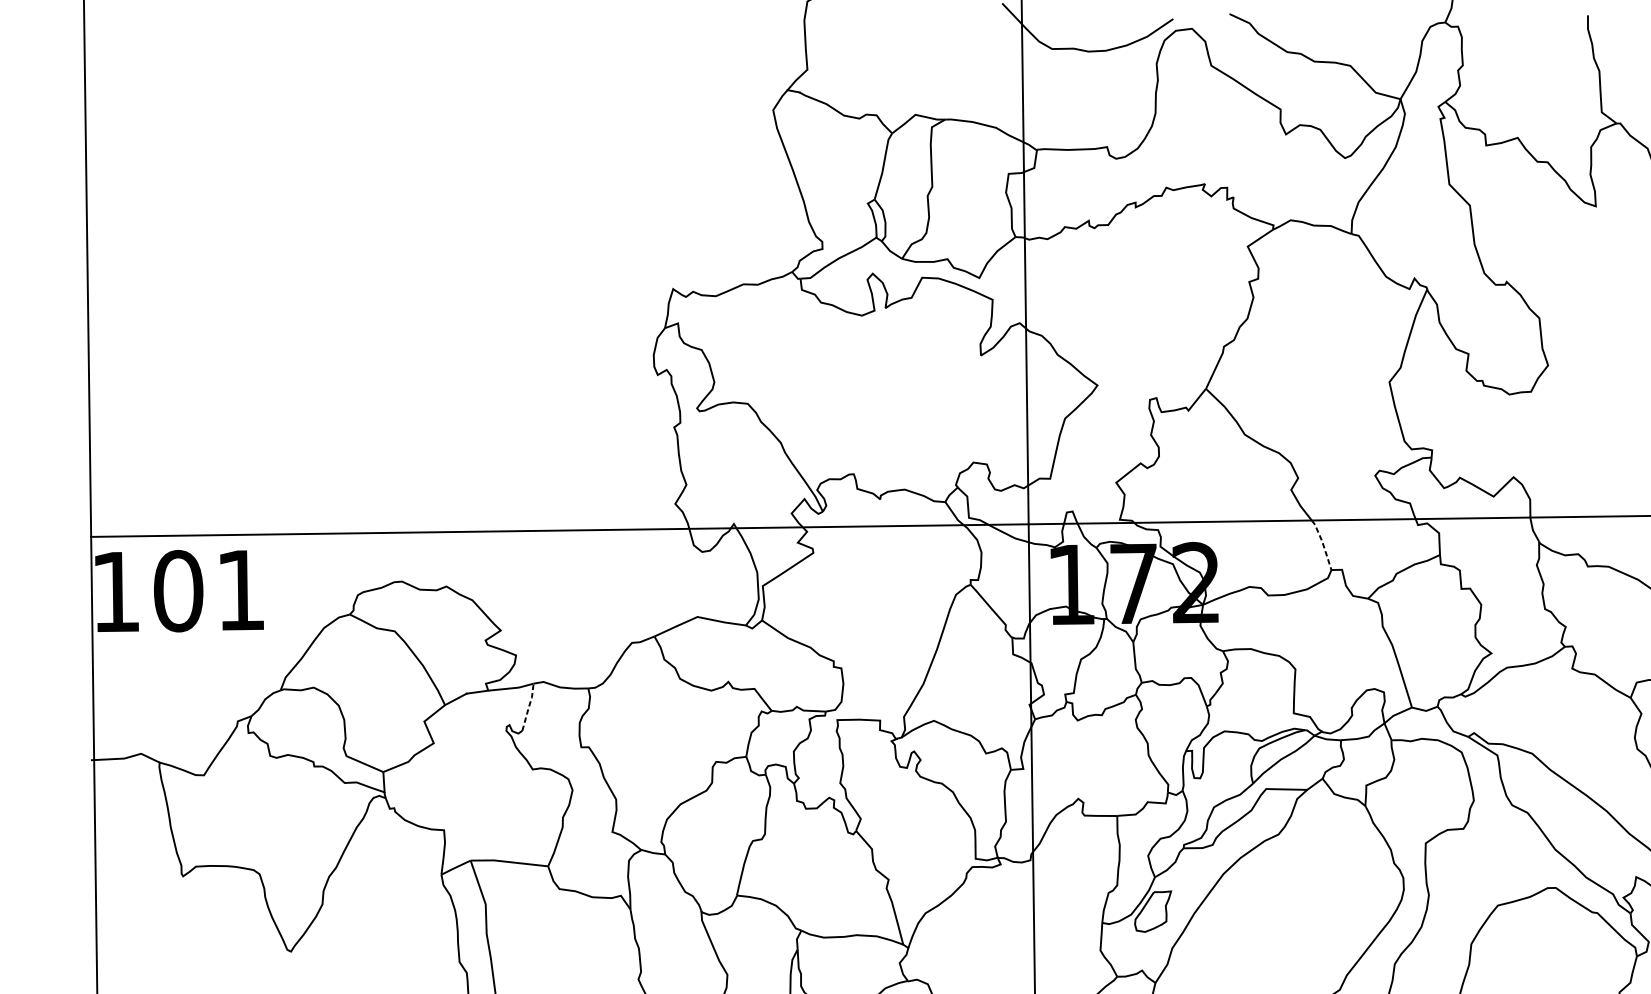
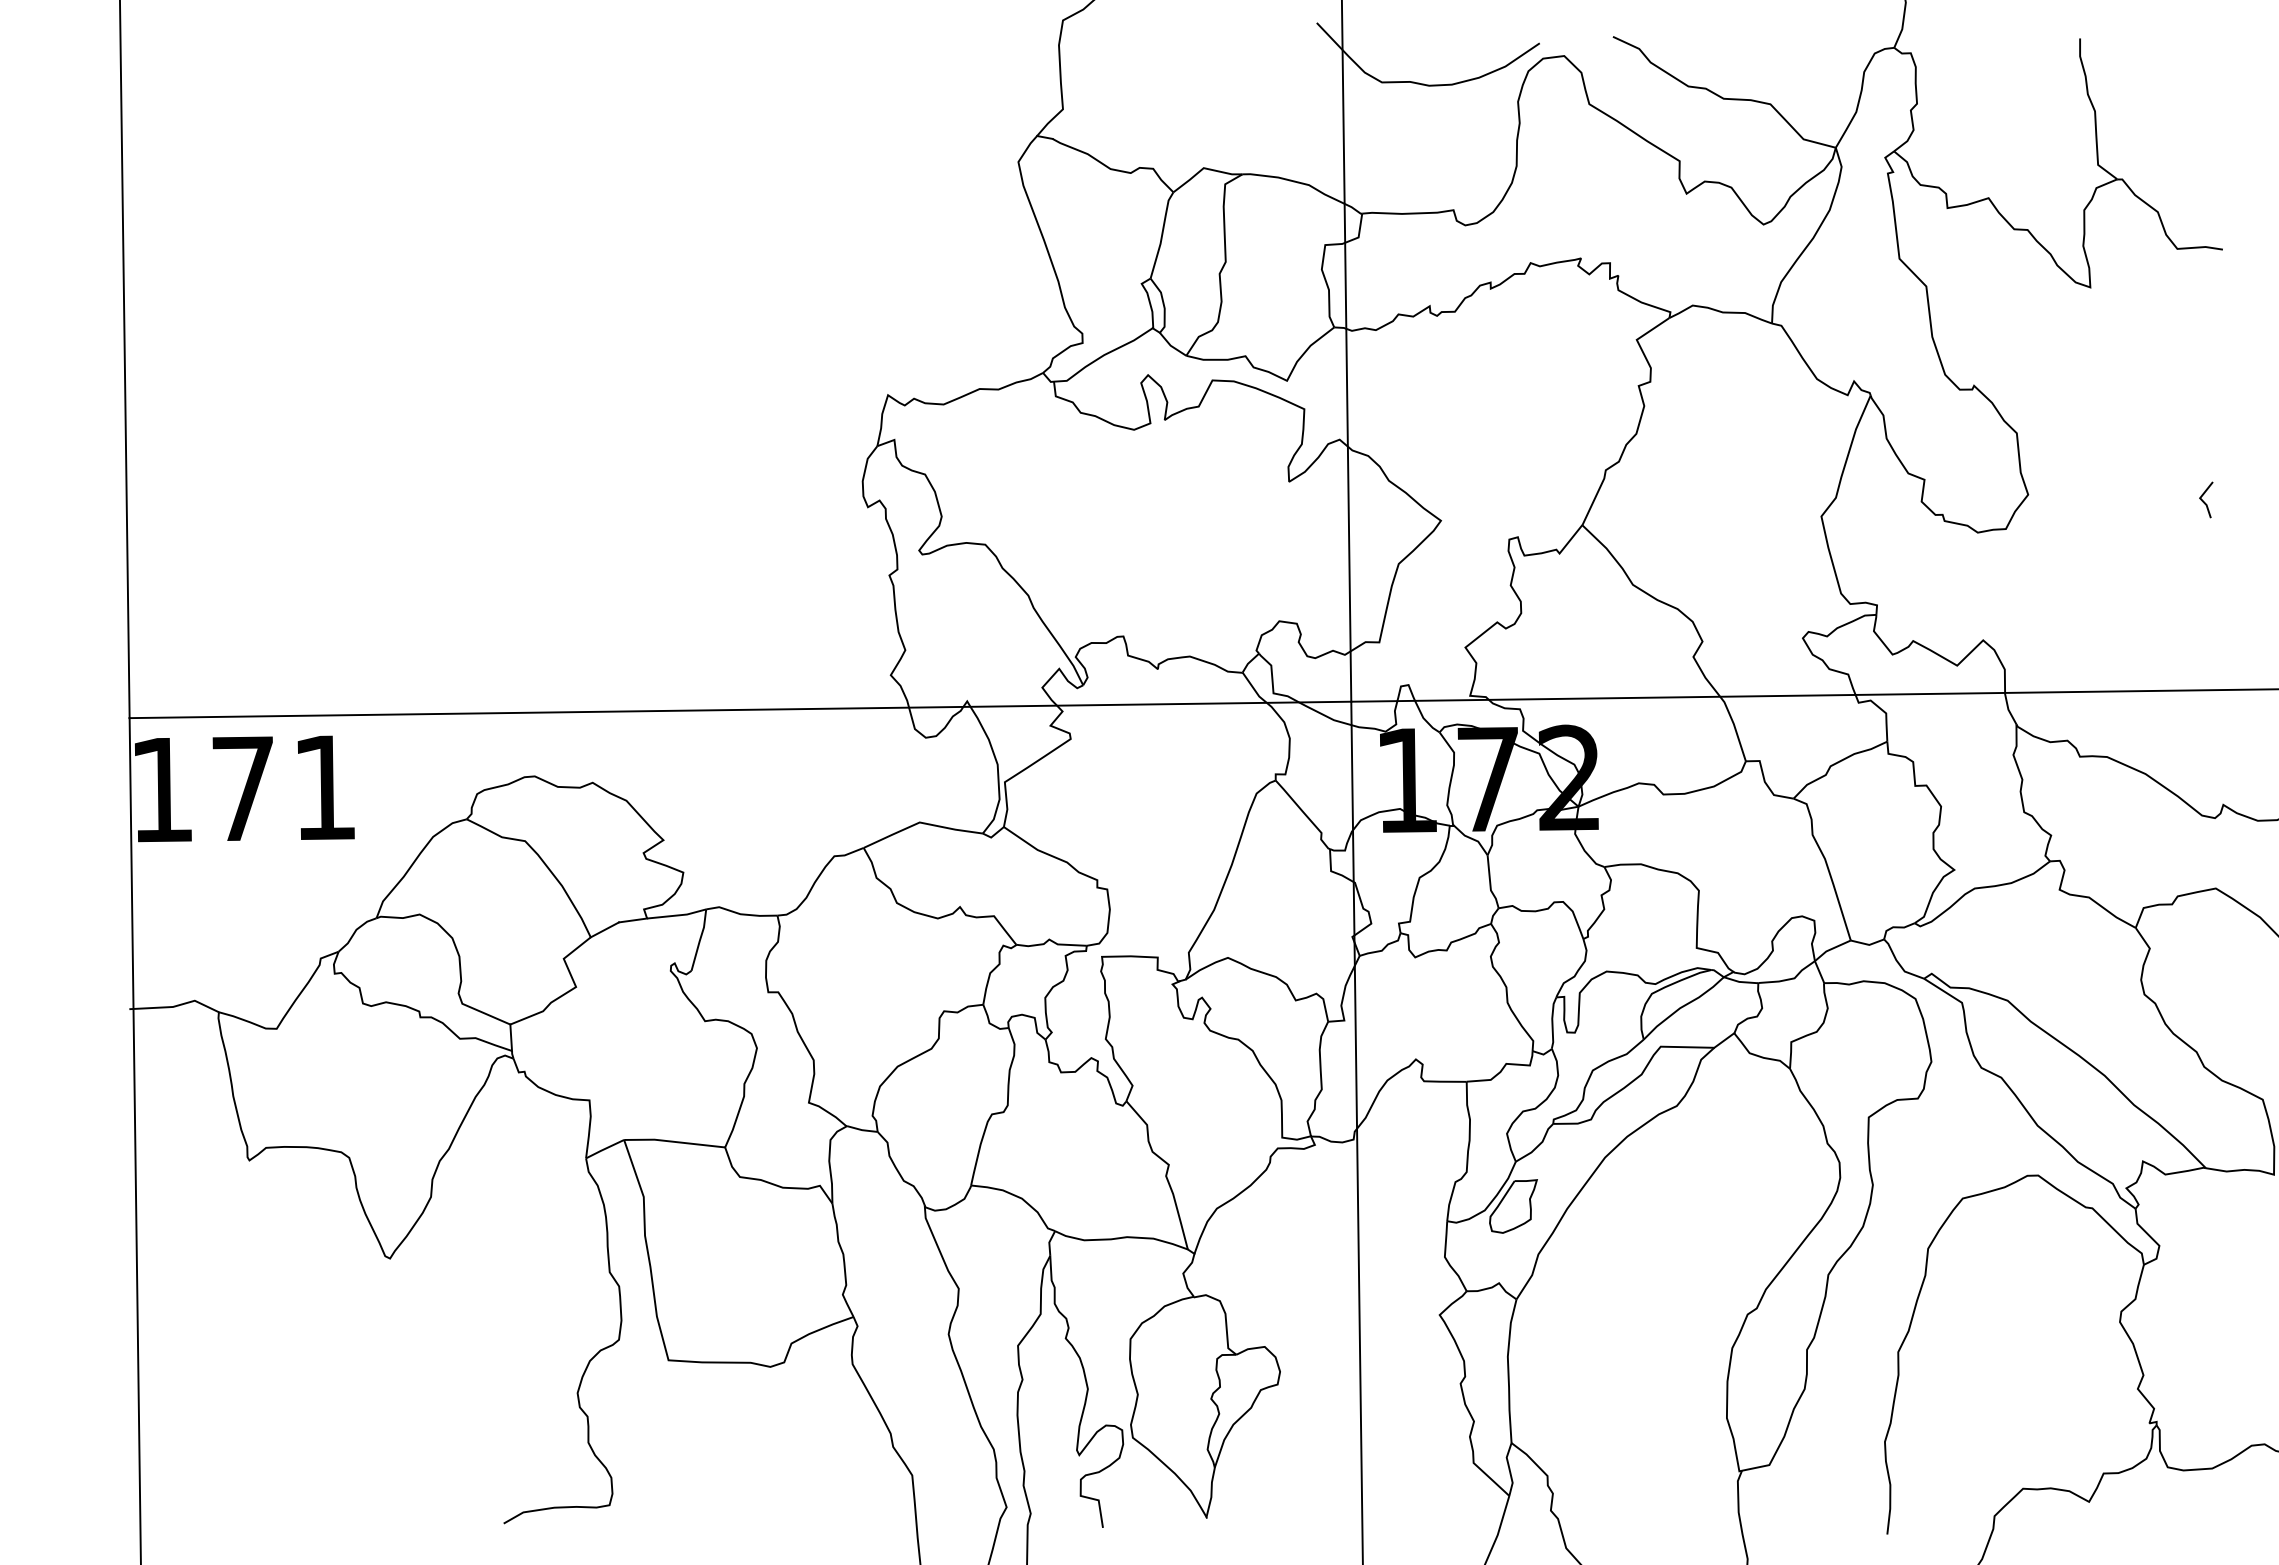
line: (1323, 544) -> (1735, 727), dashed -> solid
text: (178, 590) -> (243, 788), 101 -> 171
line: (529, 706) -> (700, 939), dashed -> solid

